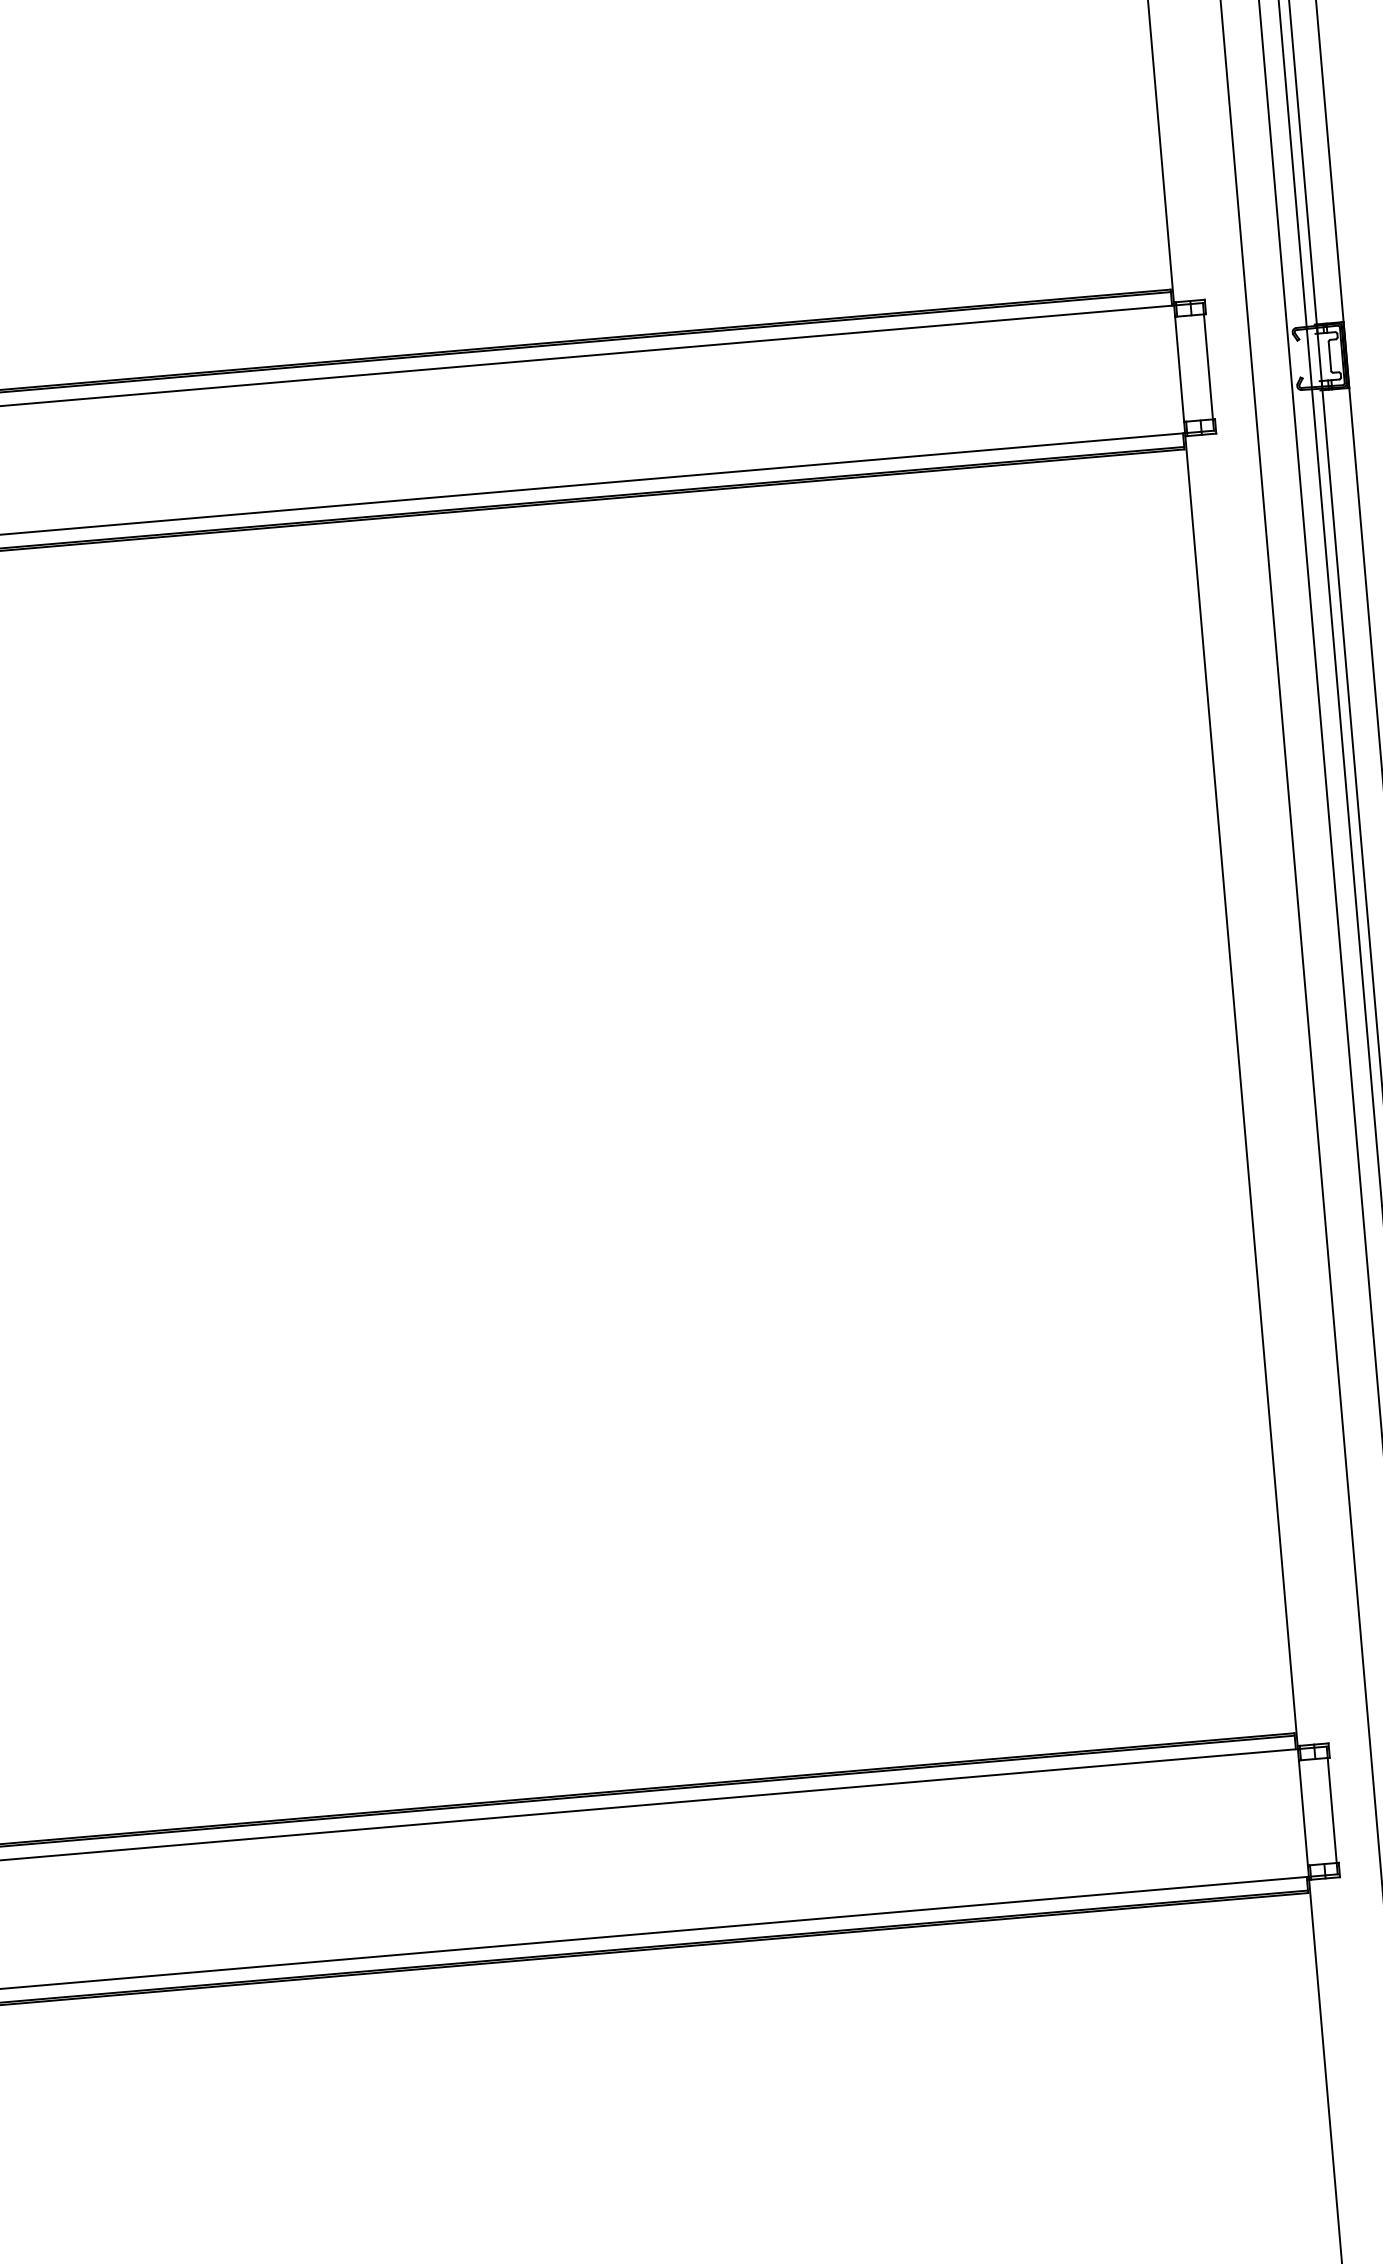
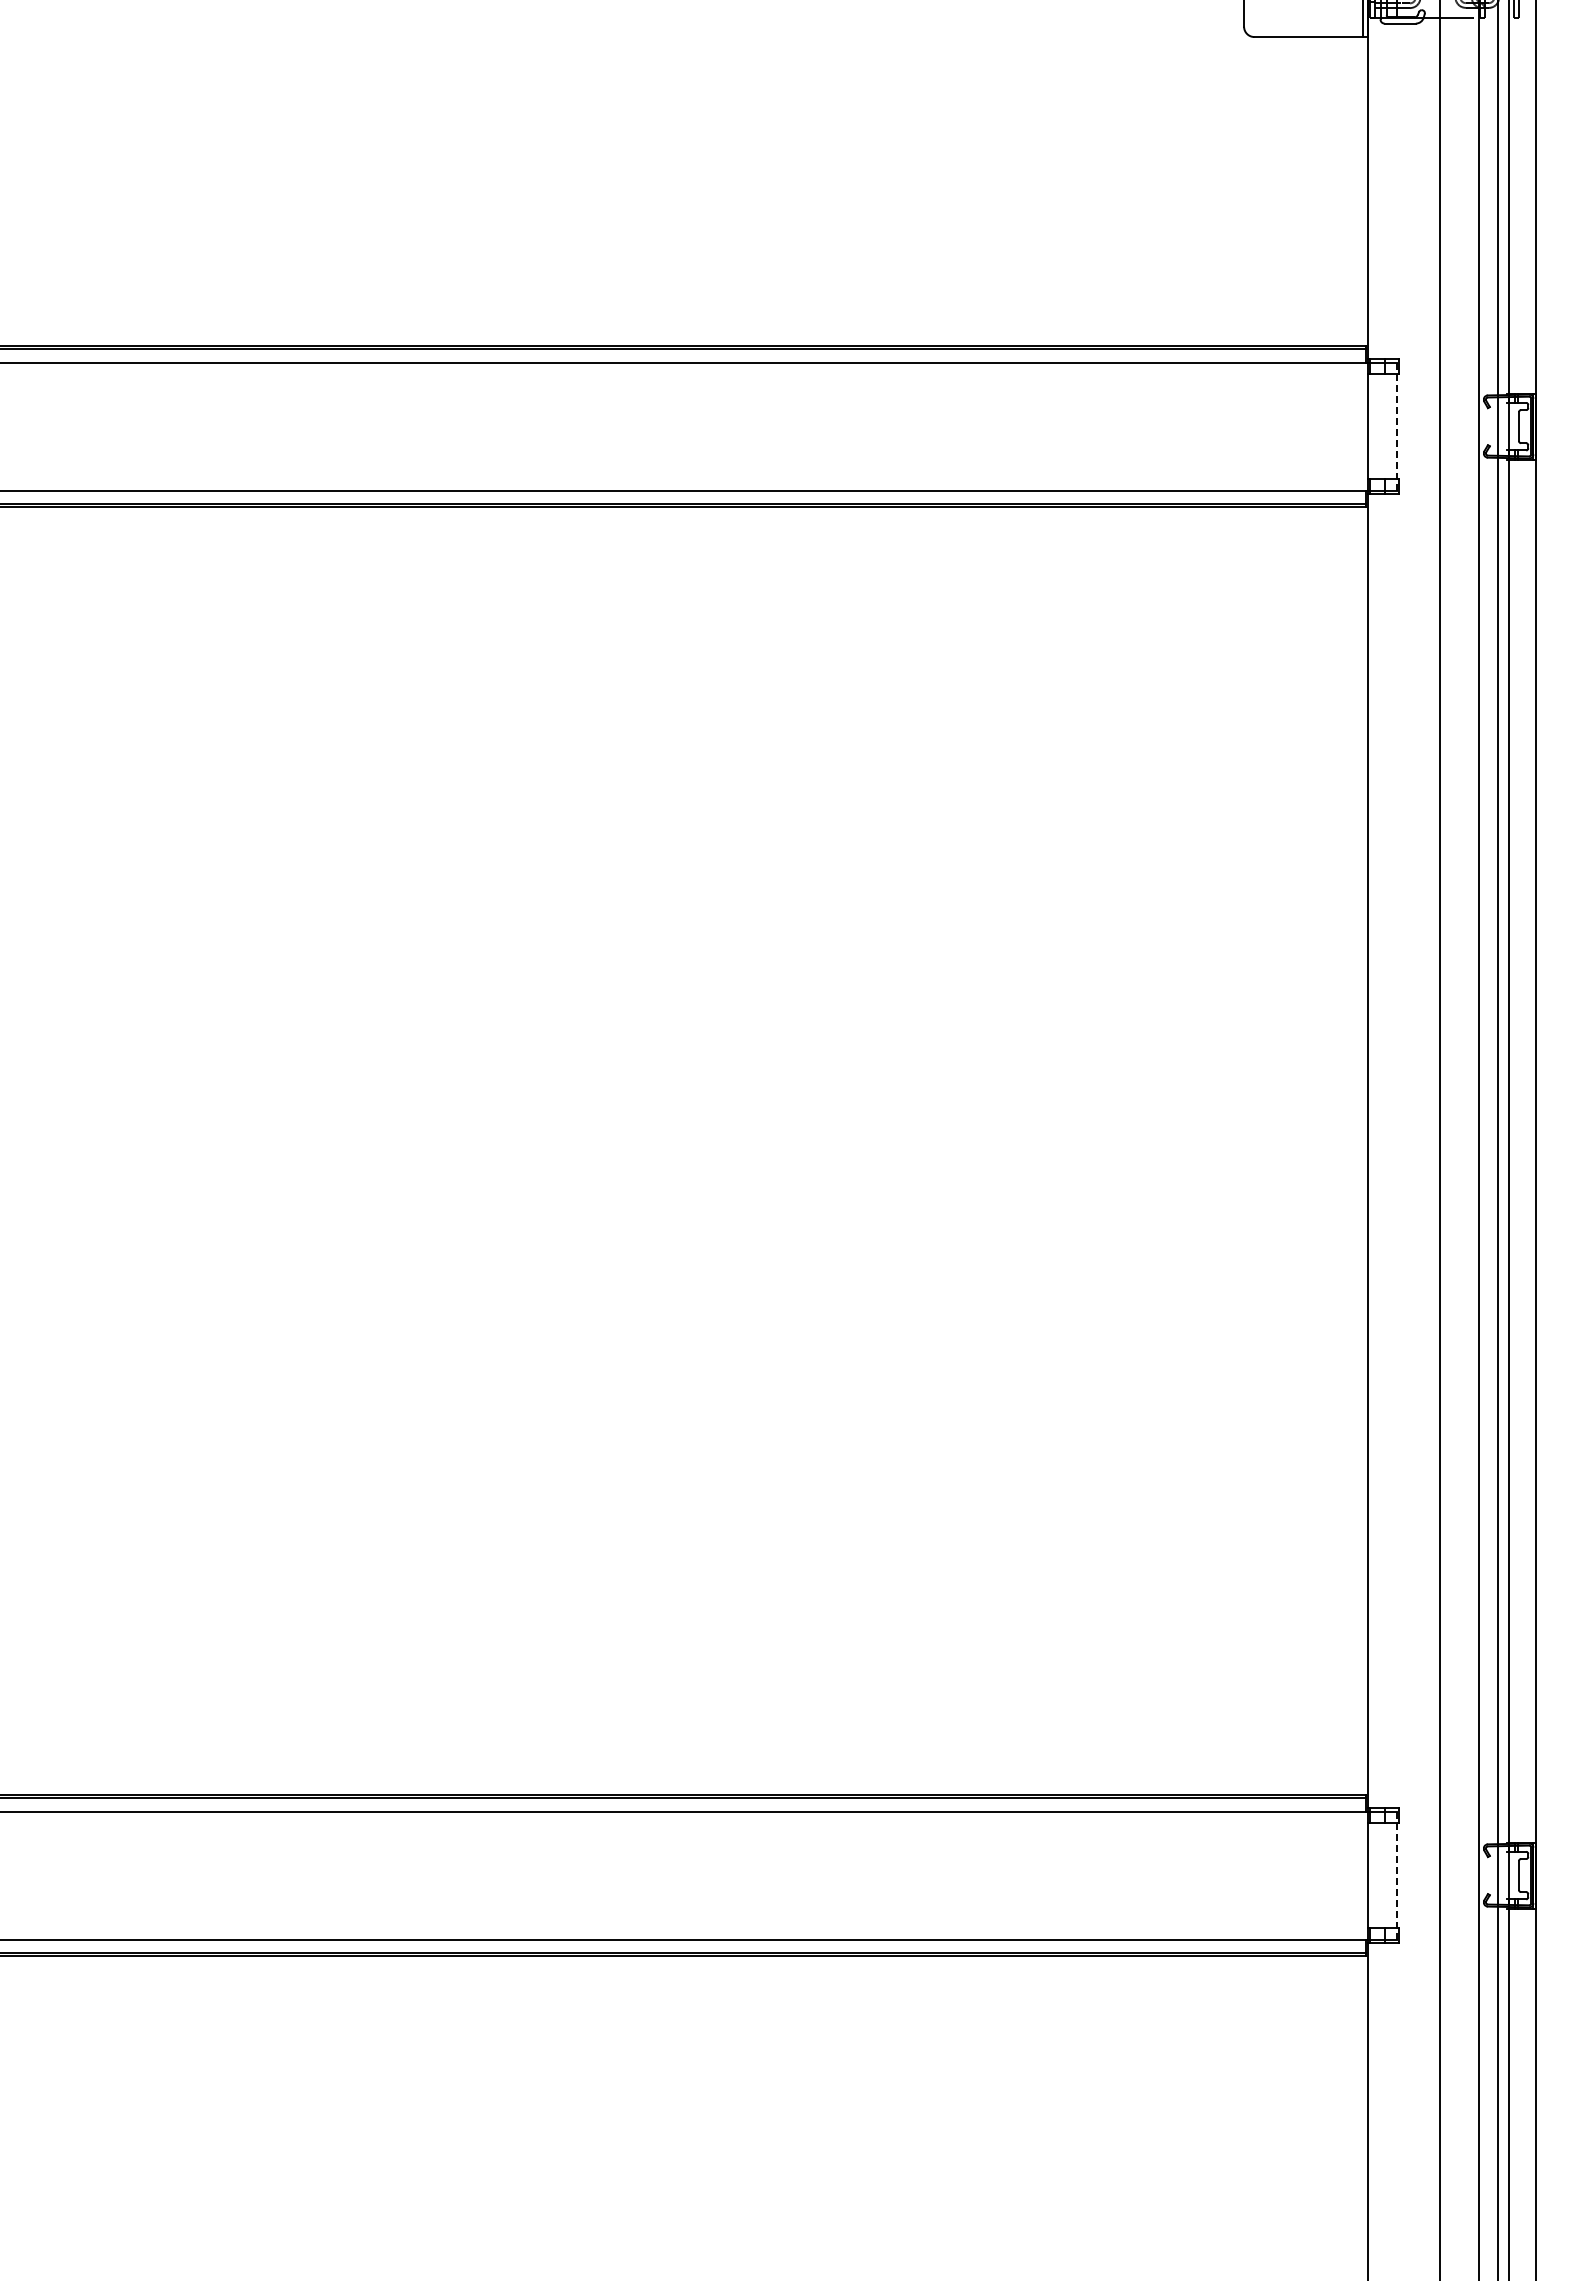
line: (1208, 366) -> (1397, 426), solid -> dashed
line: (1332, 1810) -> (1397, 1875), solid -> dashed

